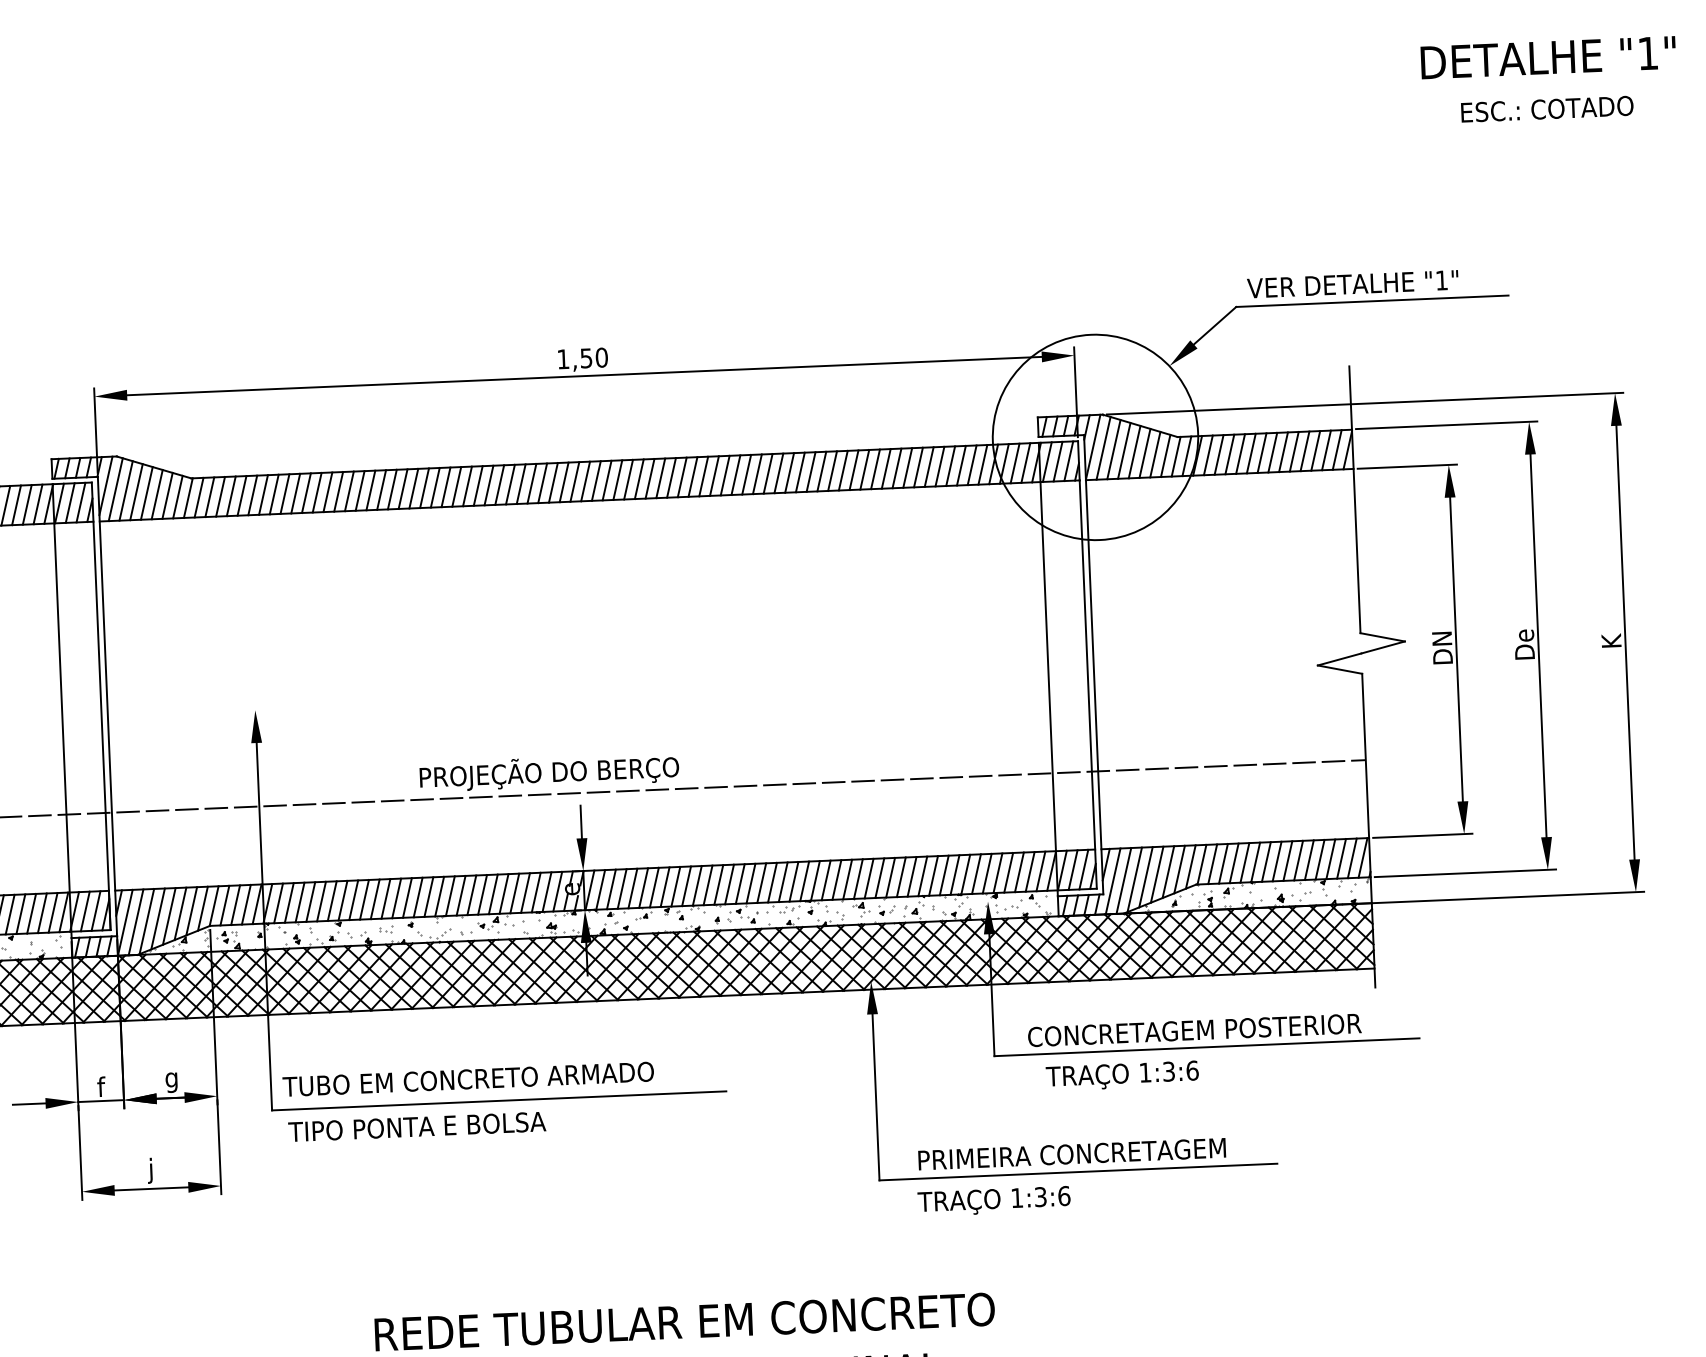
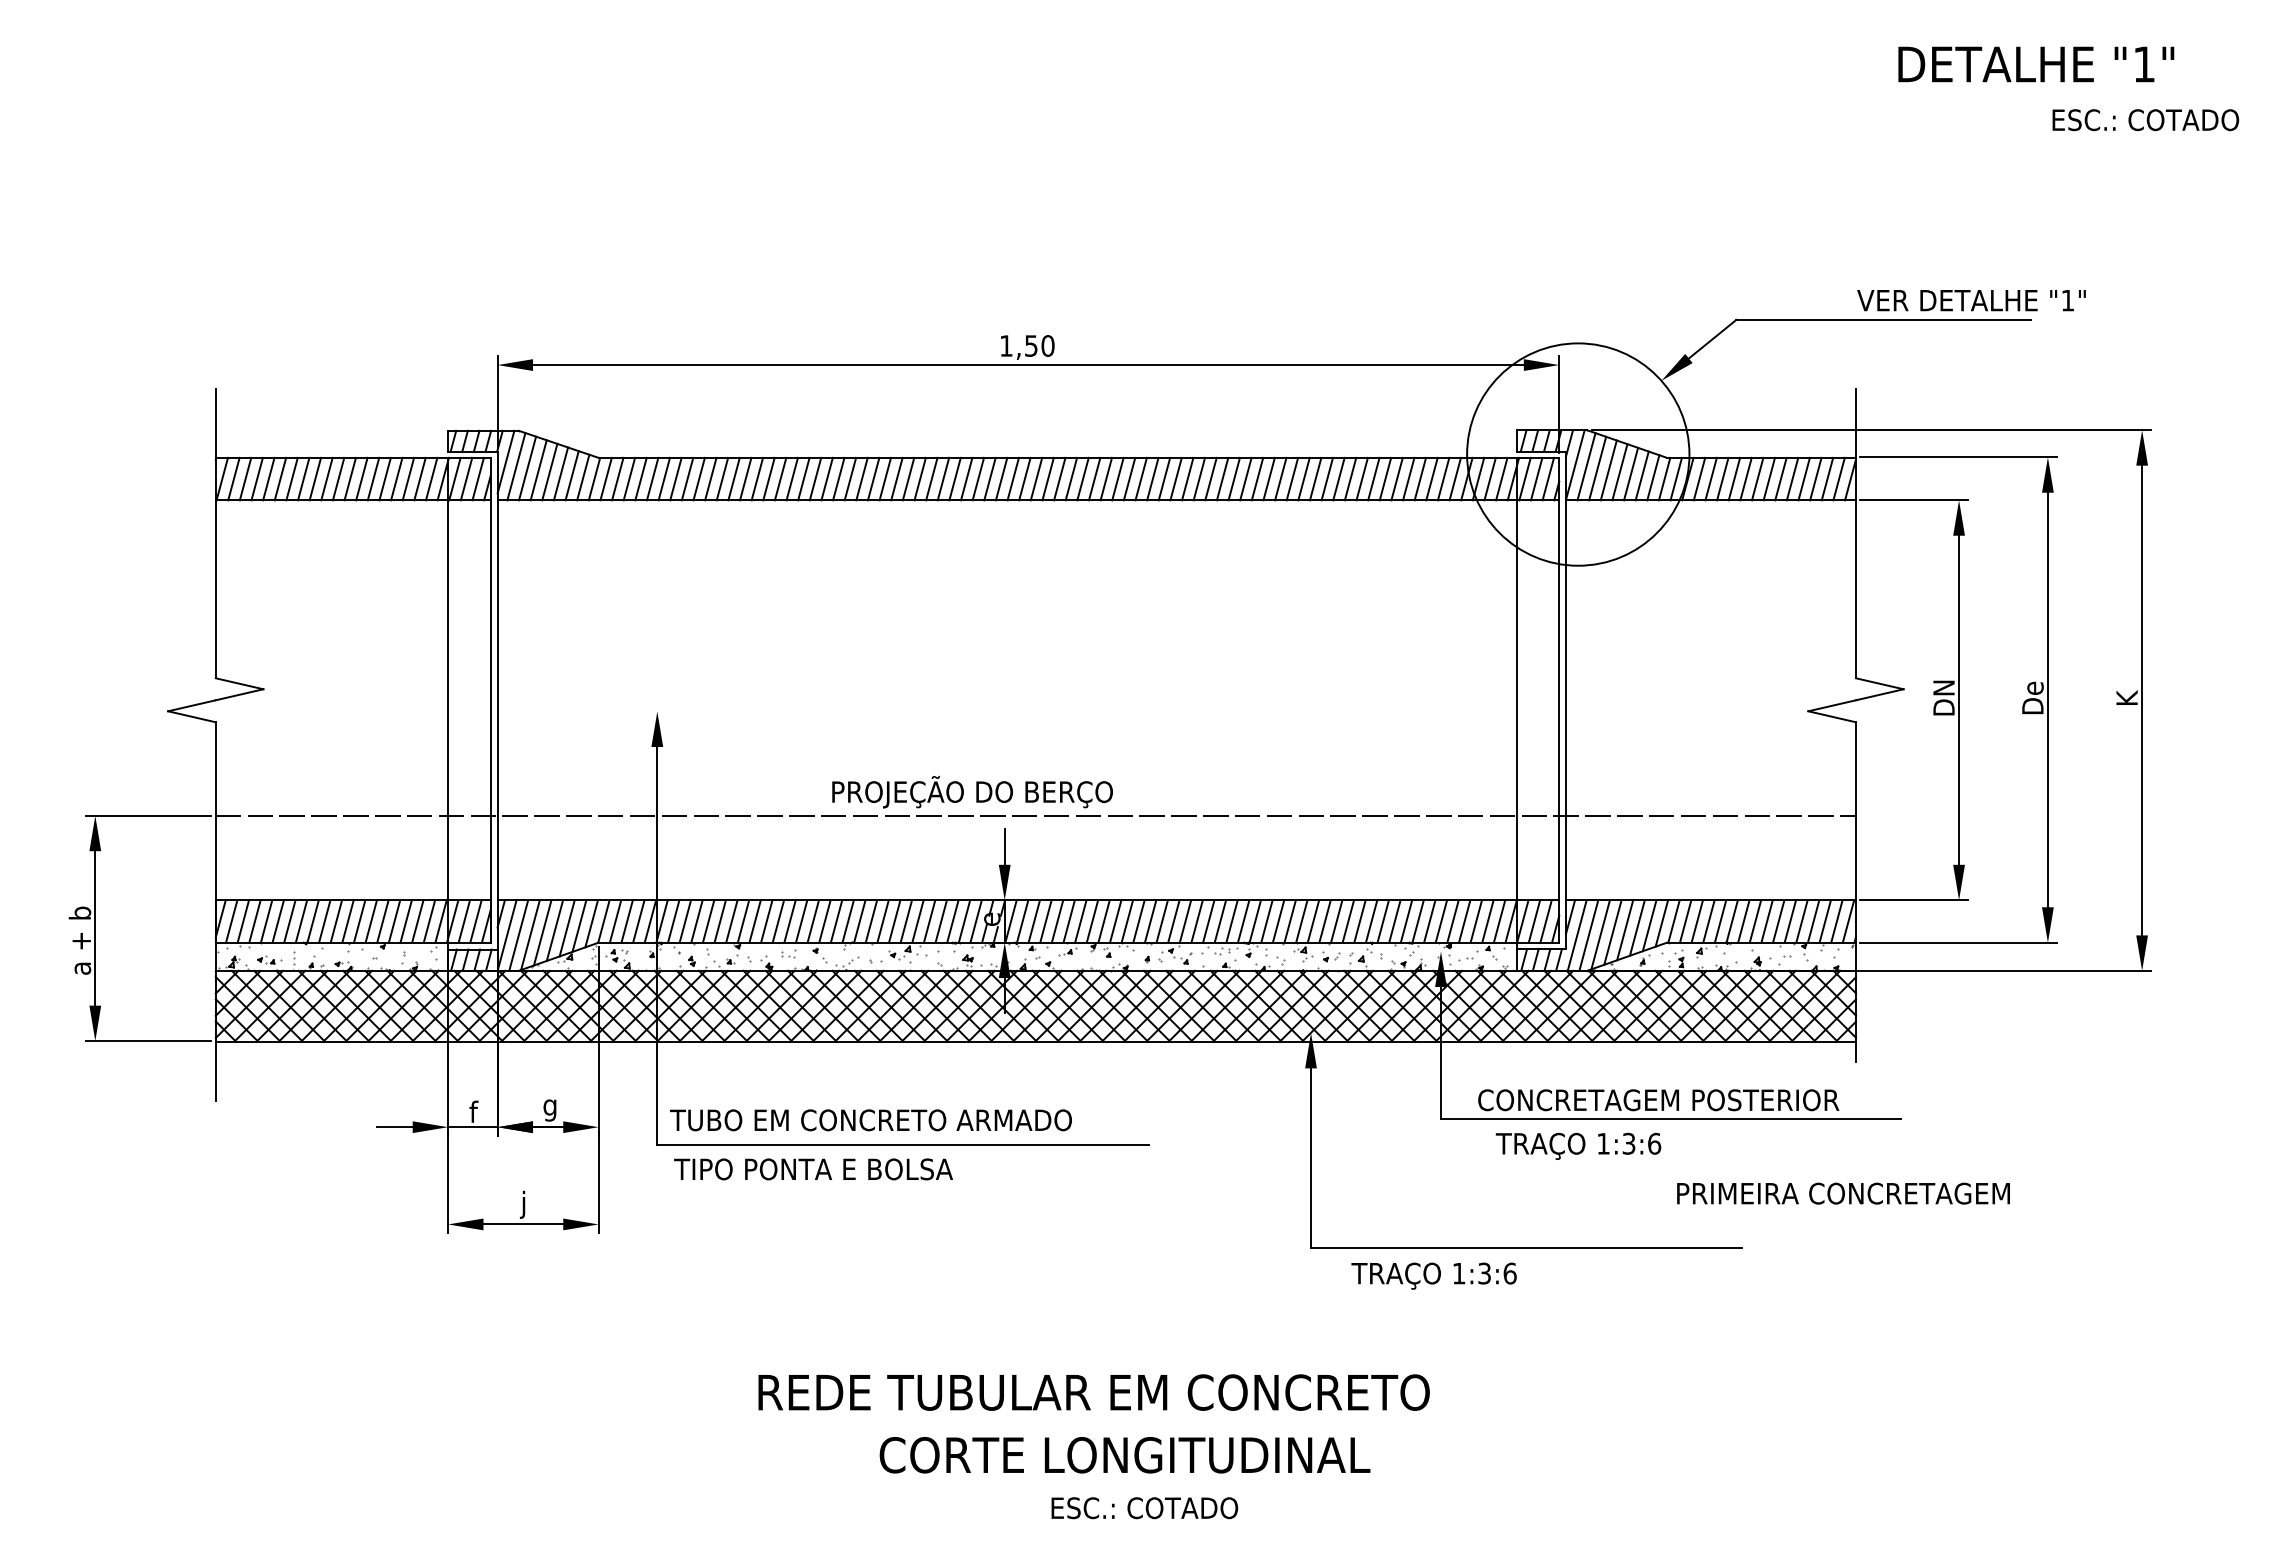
text: (1548, 57) -> (2036, 64), moved
text: (1547, 109) -> (2145, 120), moved
text: (1352, 284) -> (1971, 300), moved
text: (1072, 1154) -> (1843, 1193), moved

